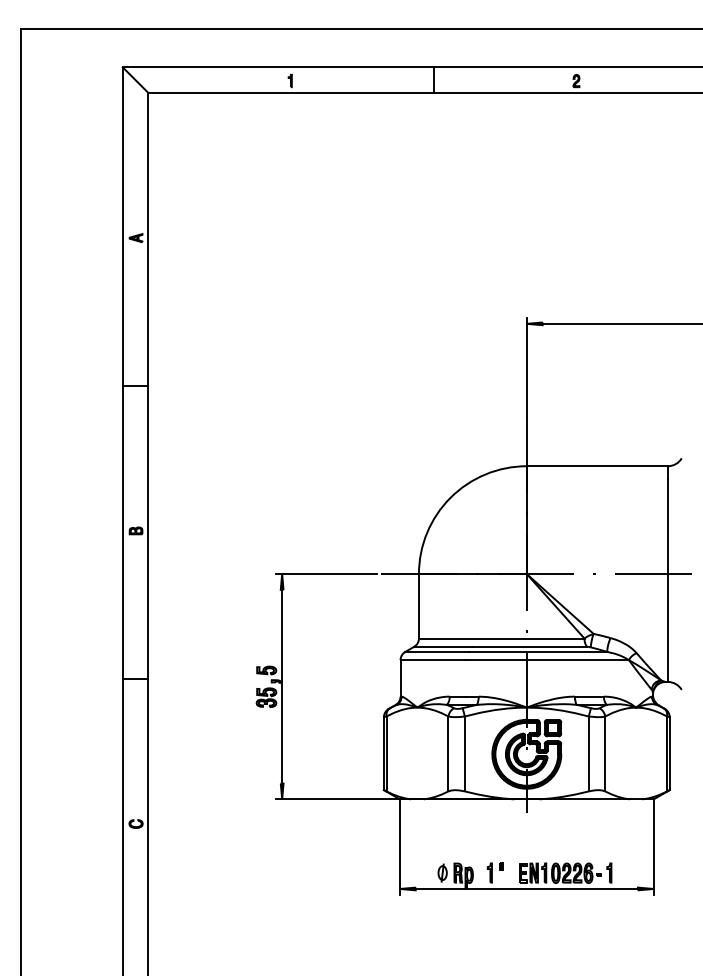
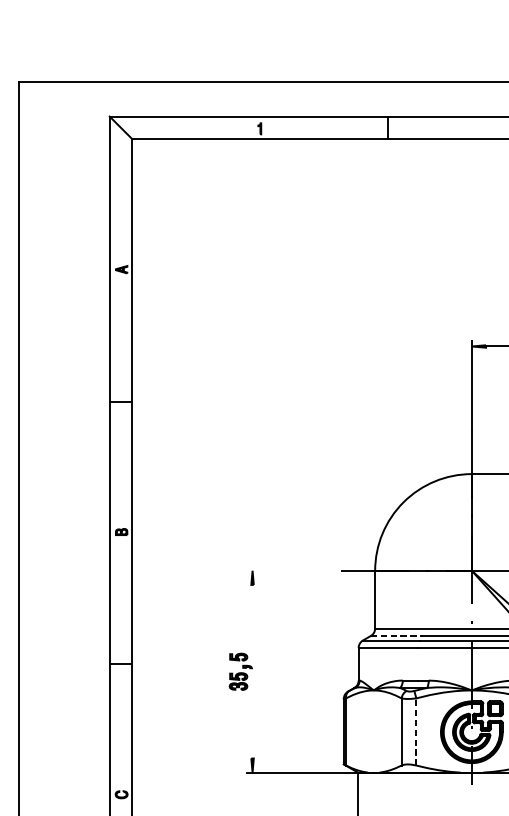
line: (325, 574) -> (291, 571), removed
line: (444, 646) -> (398, 635), solid -> dashed
line: (282, 686) -> (252, 671), removed
line: (464, 753) -> (415, 731), solid -> dashed

